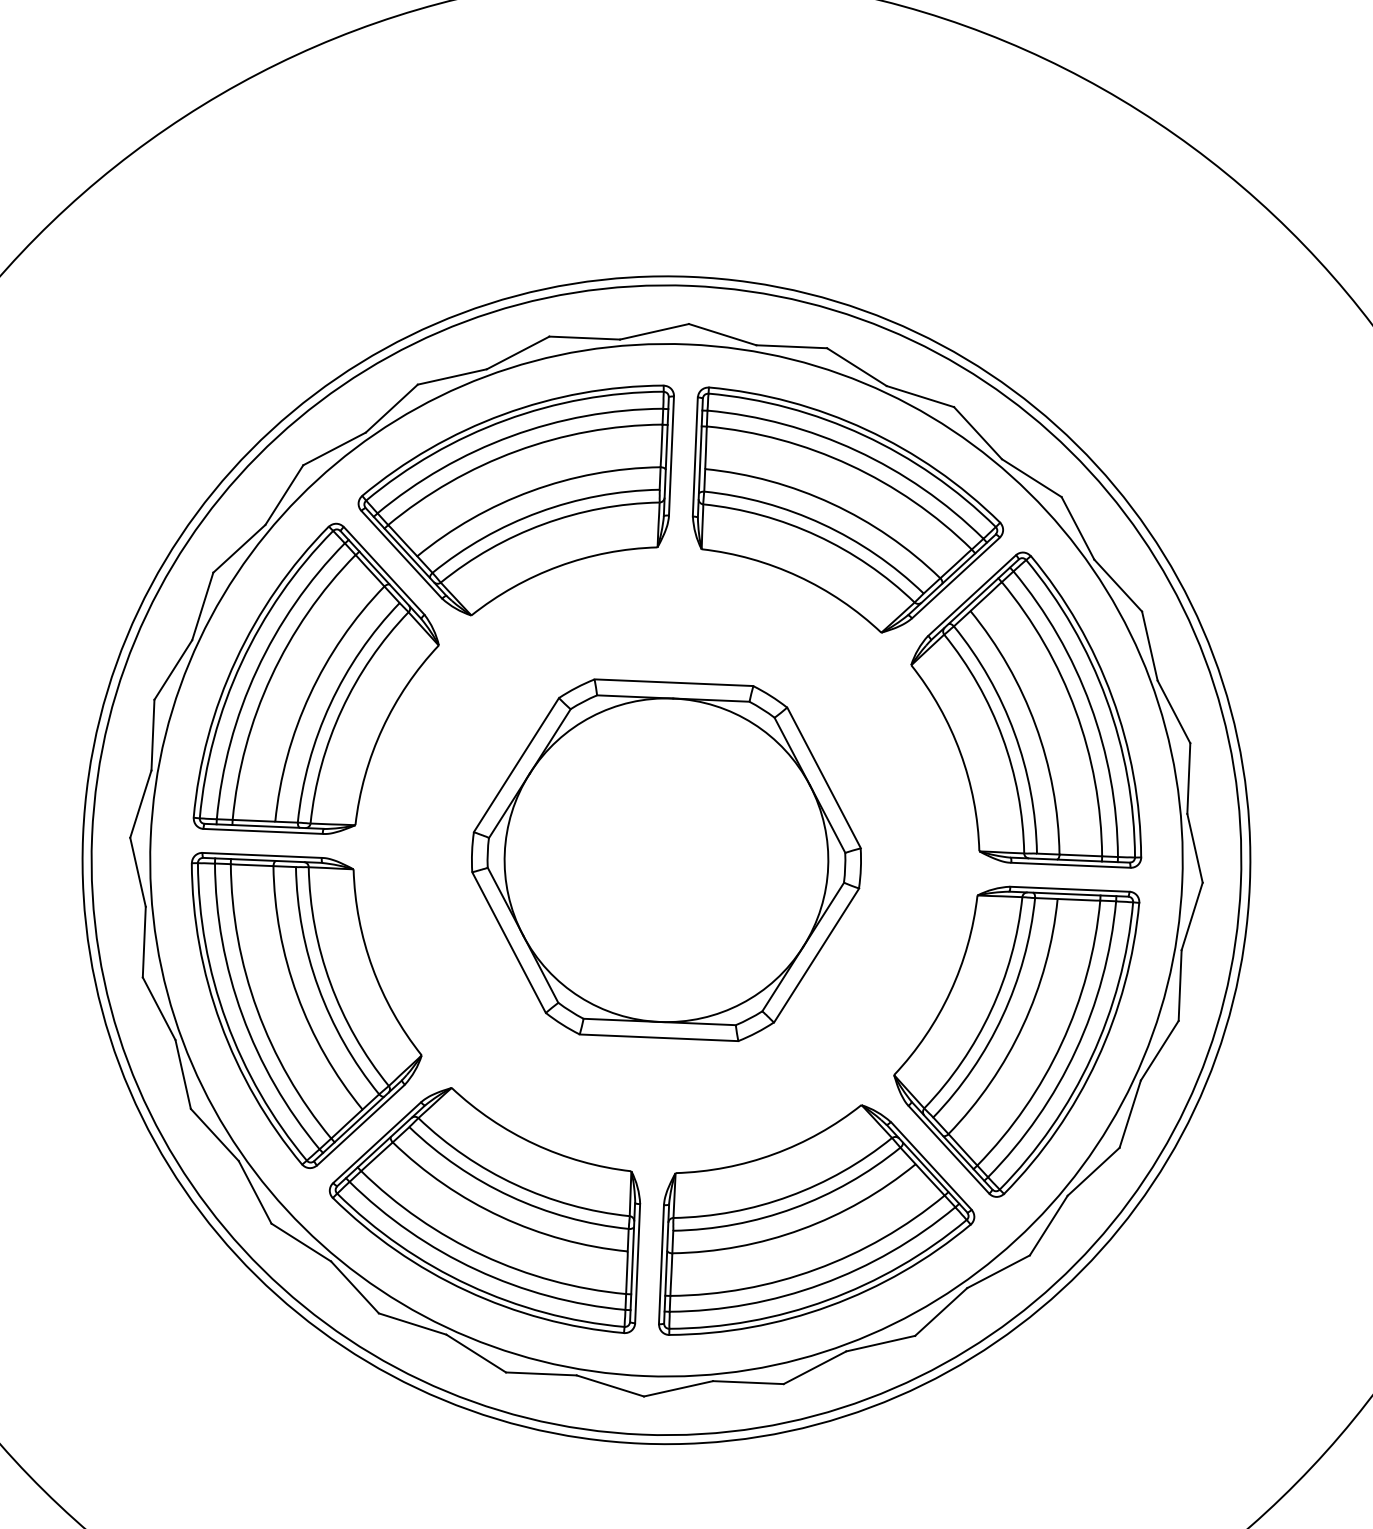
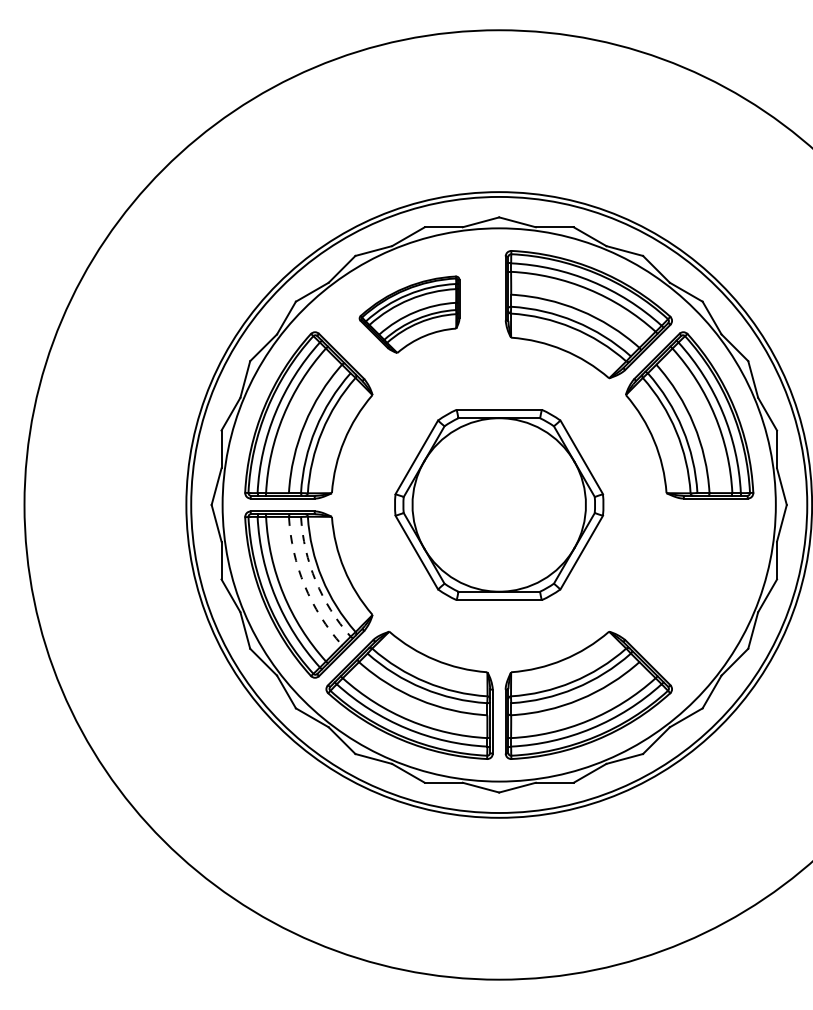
part: (514, 498) -> (409, 314), size x0.6
arc: (317, 986) -> (315, 580), solid -> dashed
arc: (297, 995) -> (304, 585), solid -> dashed
part: (1014, 1042) -> (689, 594), removed

